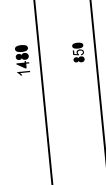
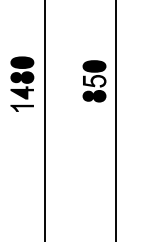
part: (78, 52) -> (94, 81), size x1.67
part: (22, 59) -> (22, 83), size x1.43

